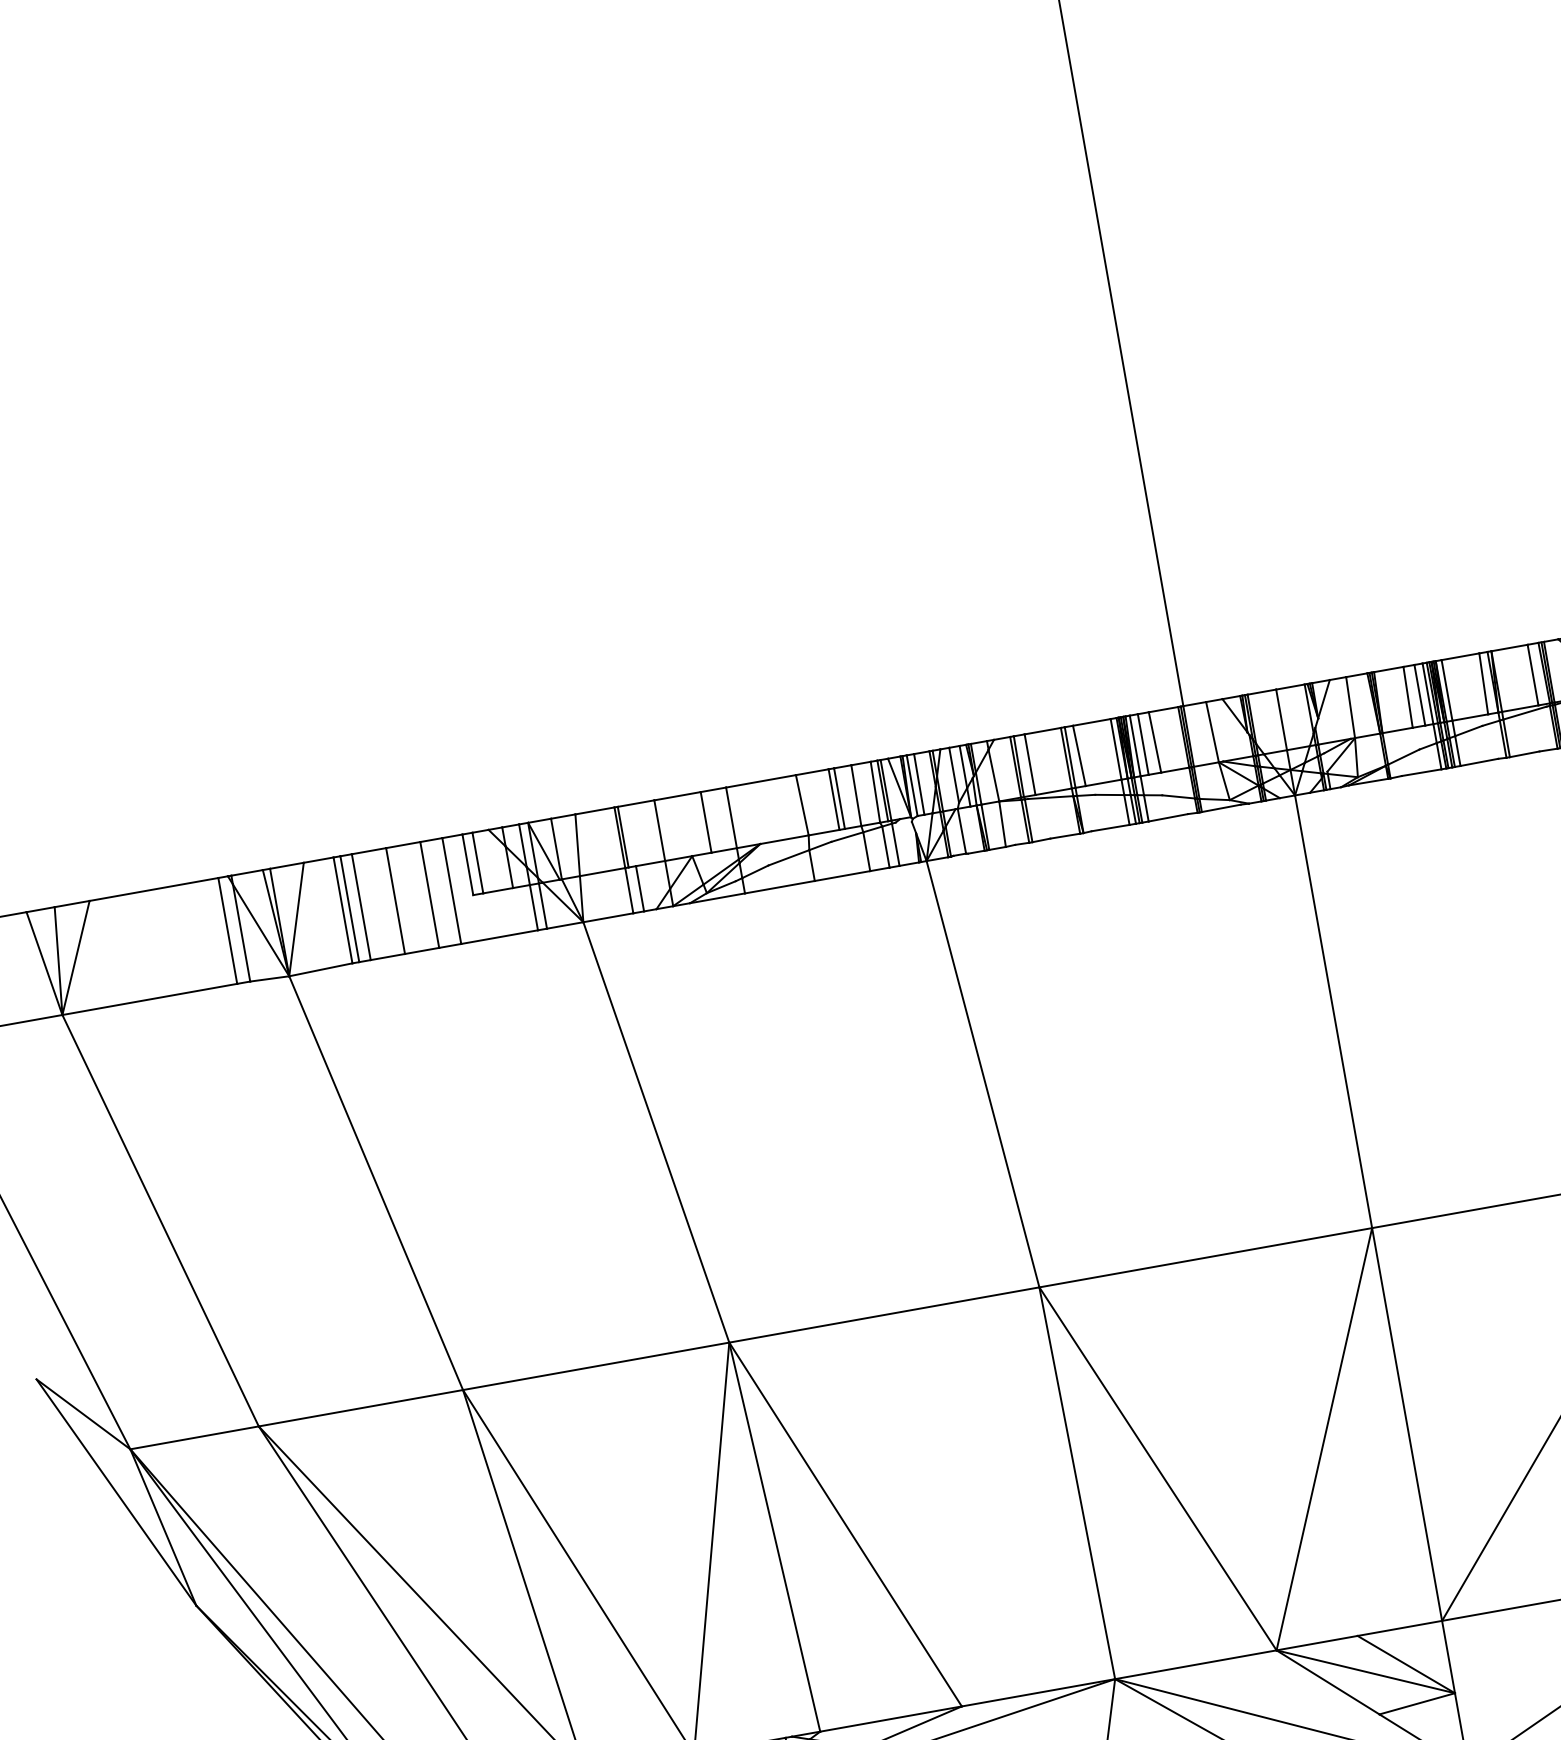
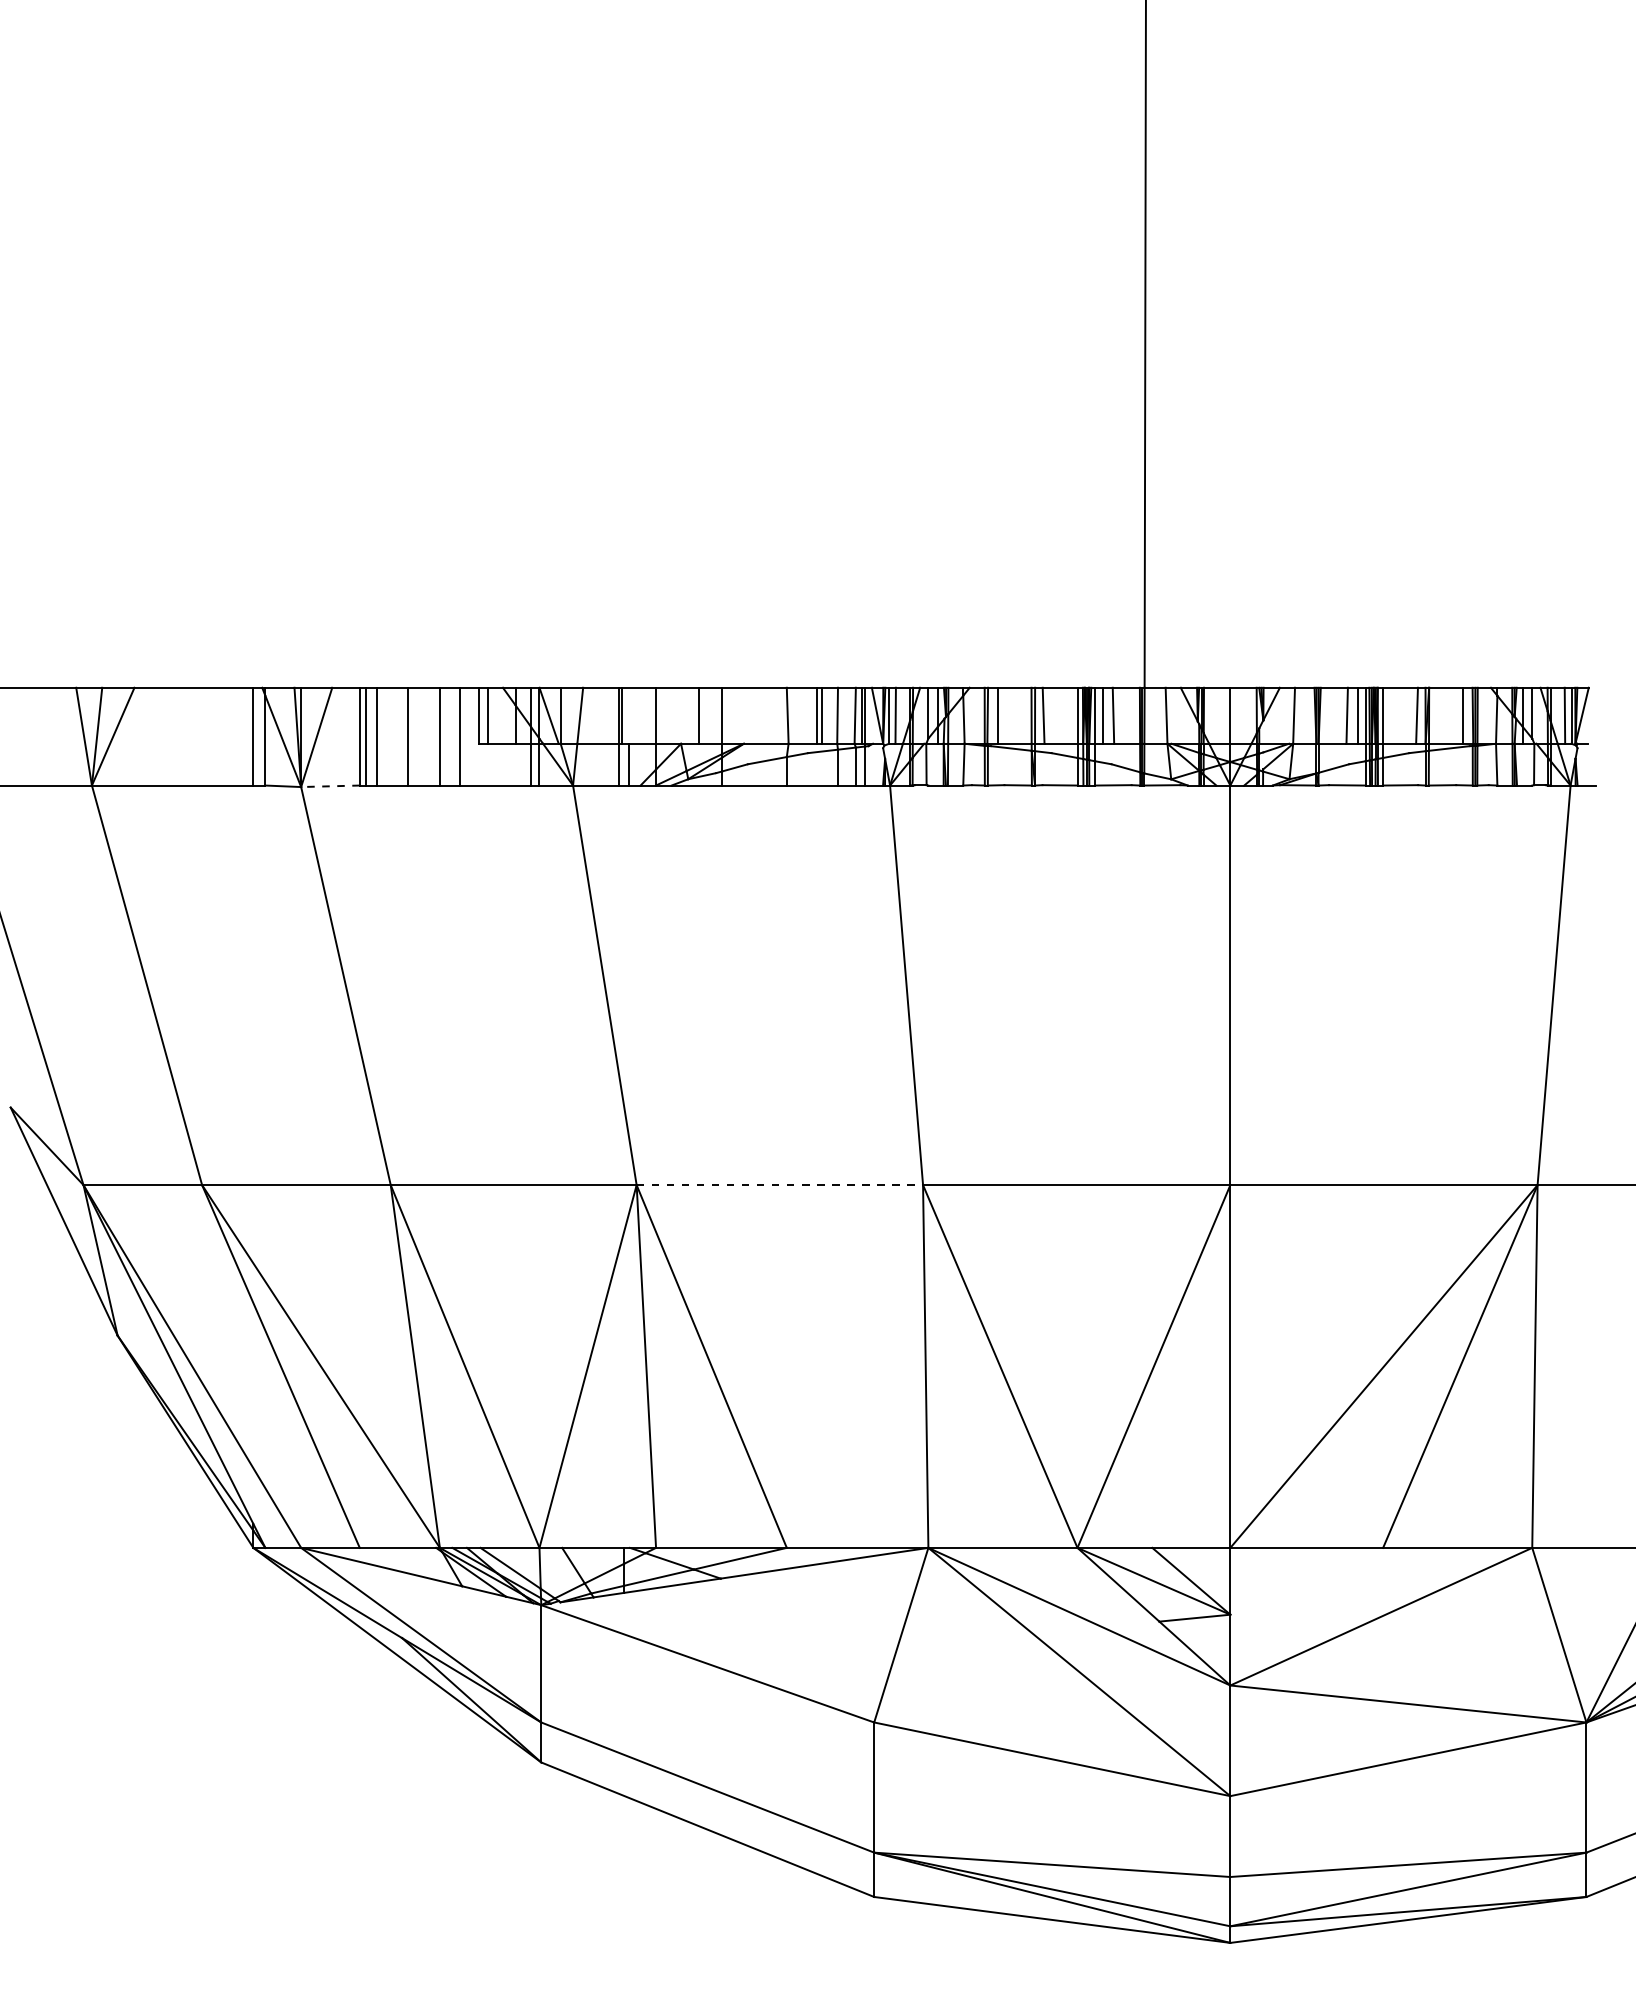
line: (319, 970) -> (329, 786), solid -> dashed
line: (885, 1315) -> (780, 1185), solid -> dashed

